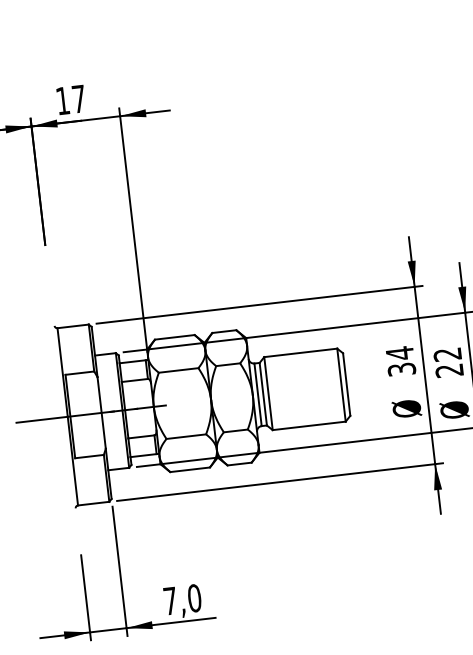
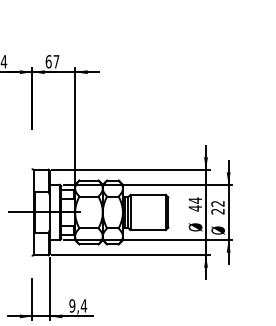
text: (62, 100) -> (48, 61), 17 -> 67
text: (402, 369) -> (195, 208), 34 -> 44
text: (183, 598) -> (78, 305), 7,0 -> 9,4

